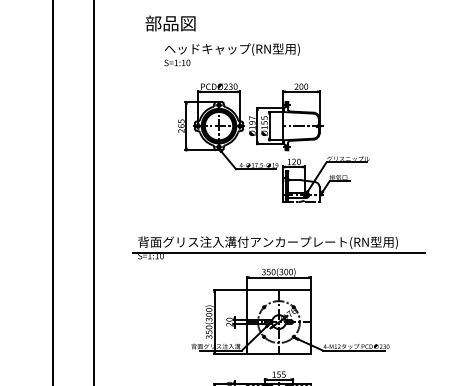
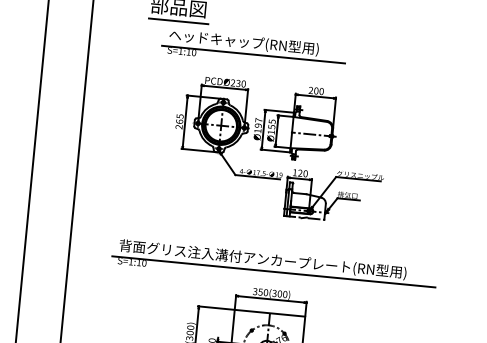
line: (171, 36) -> (178, 21), added
line: (241, 59) -> (253, 54), added

